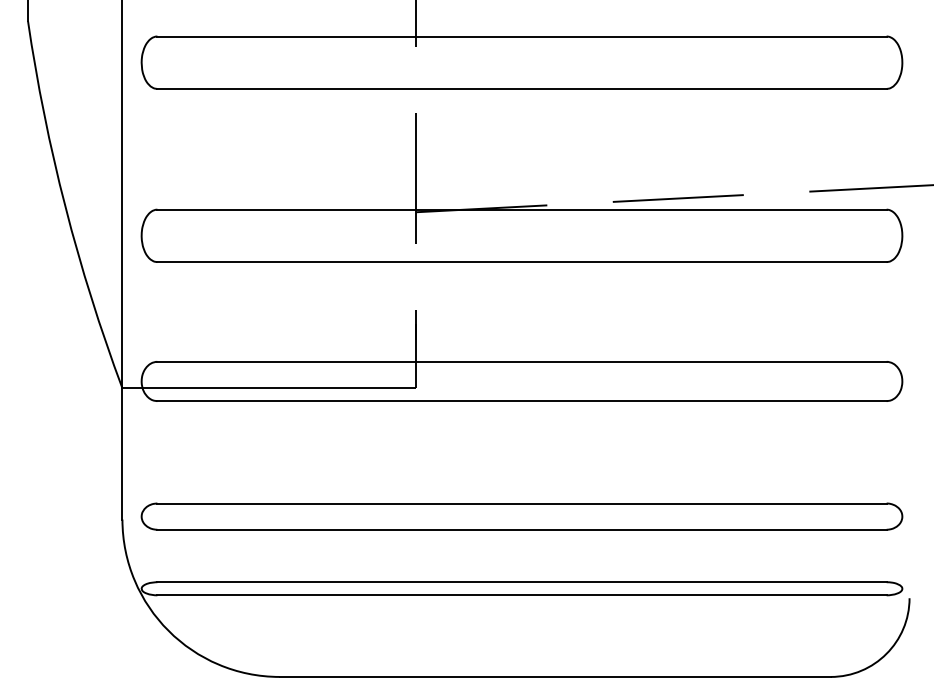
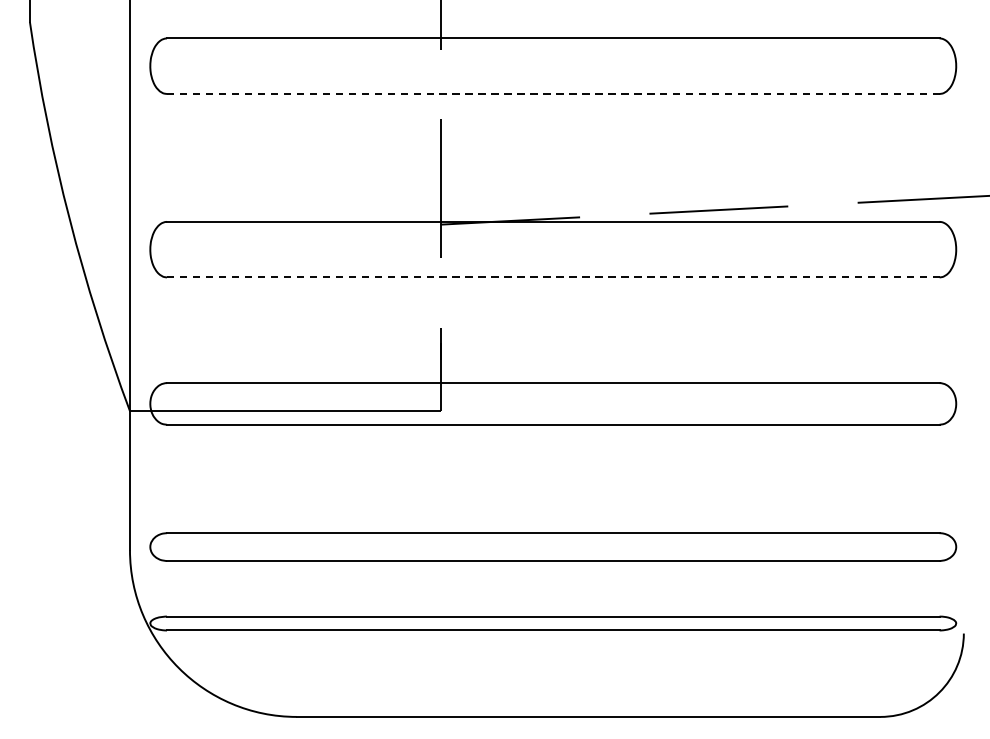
line: (522, 88) -> (553, 93), solid -> dashed
line: (522, 262) -> (553, 277), solid -> dashed

